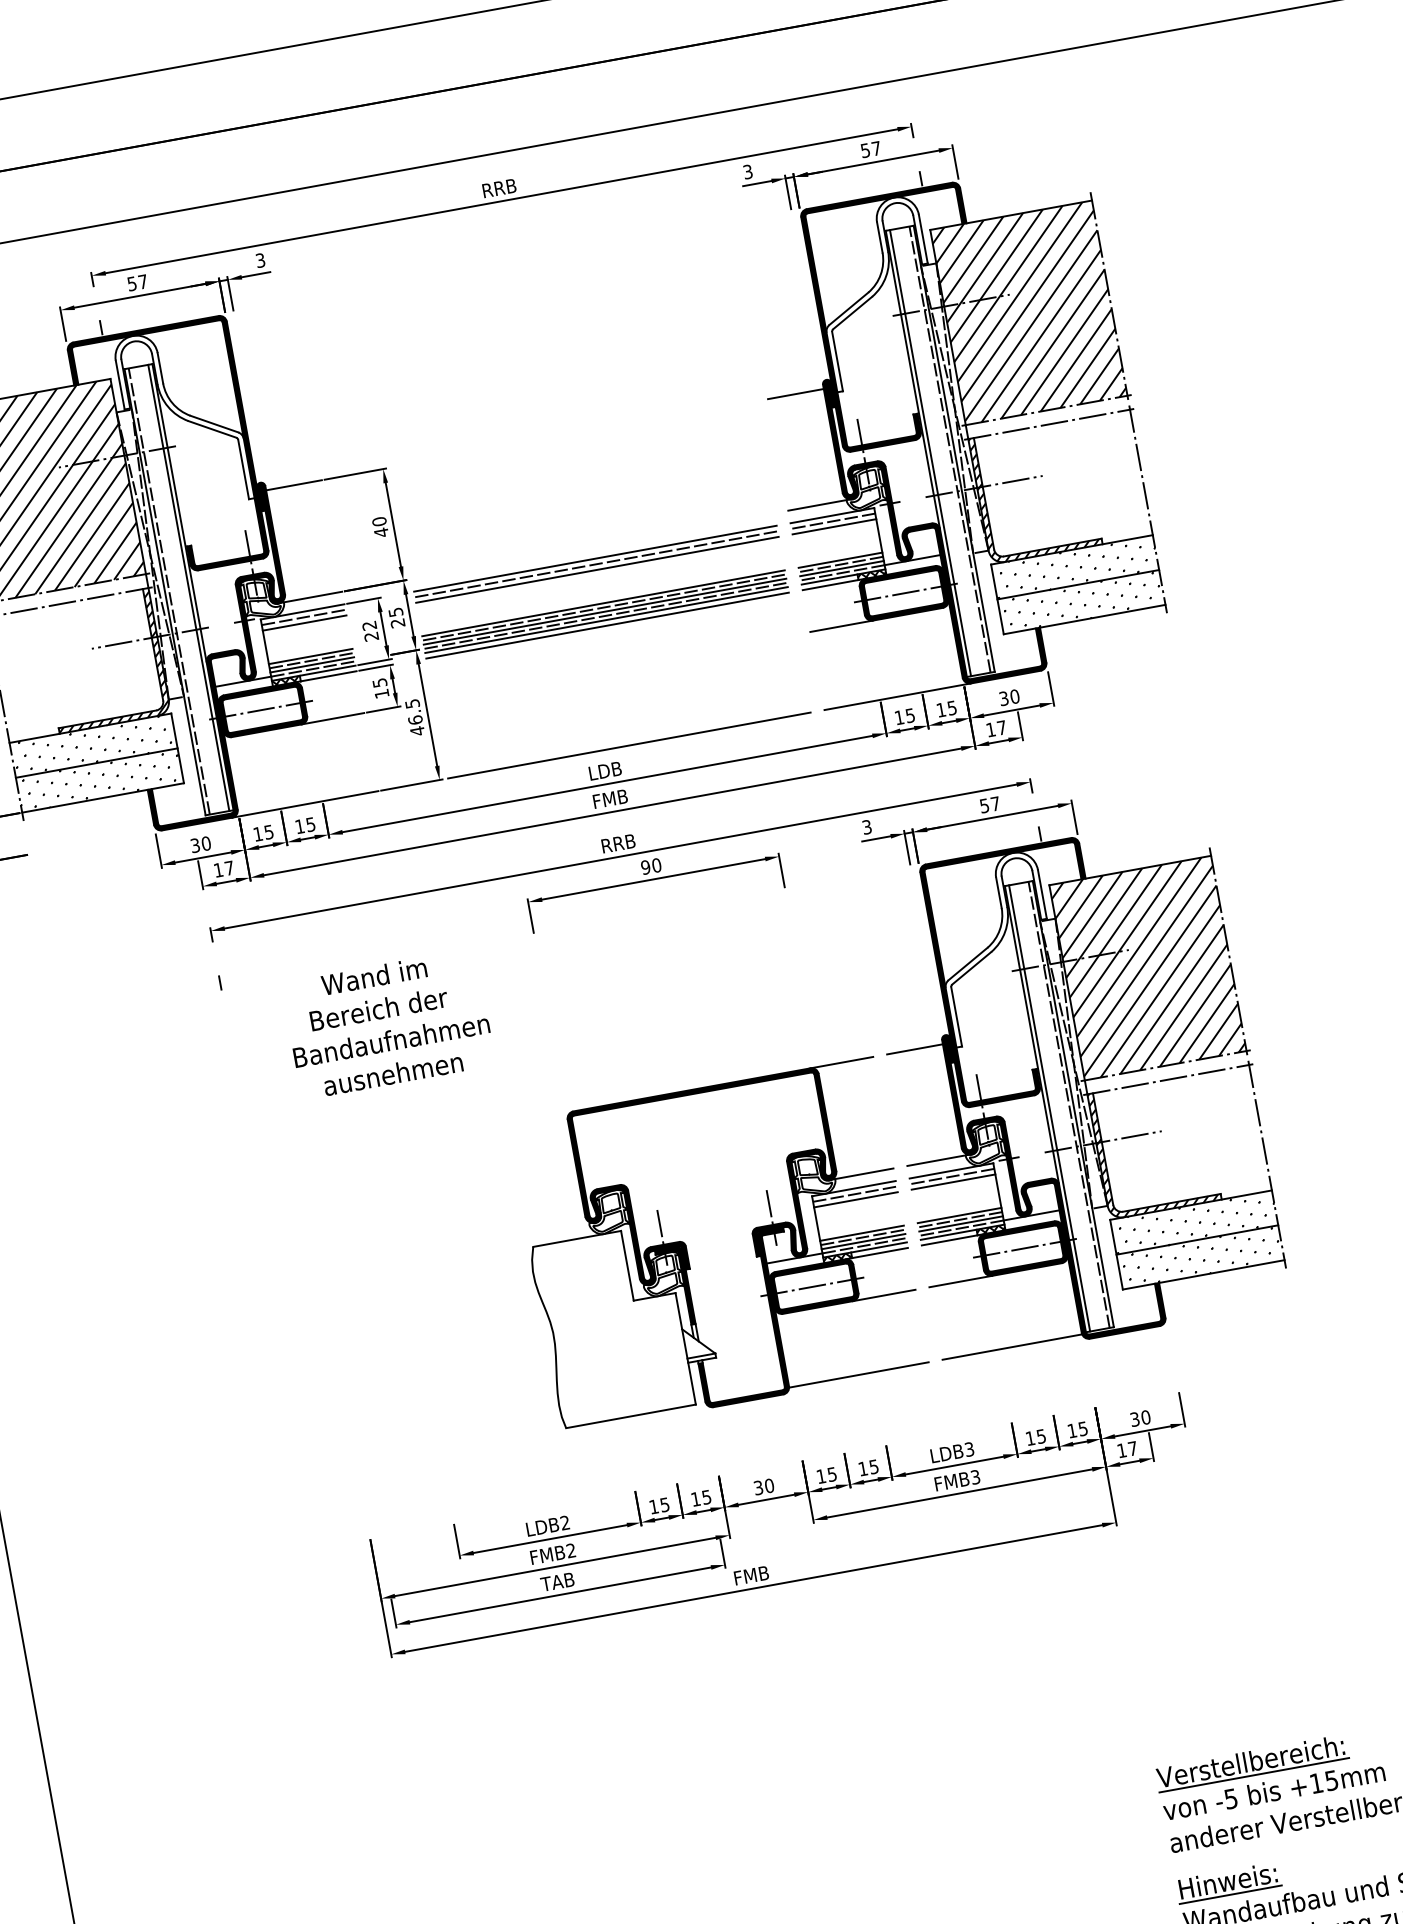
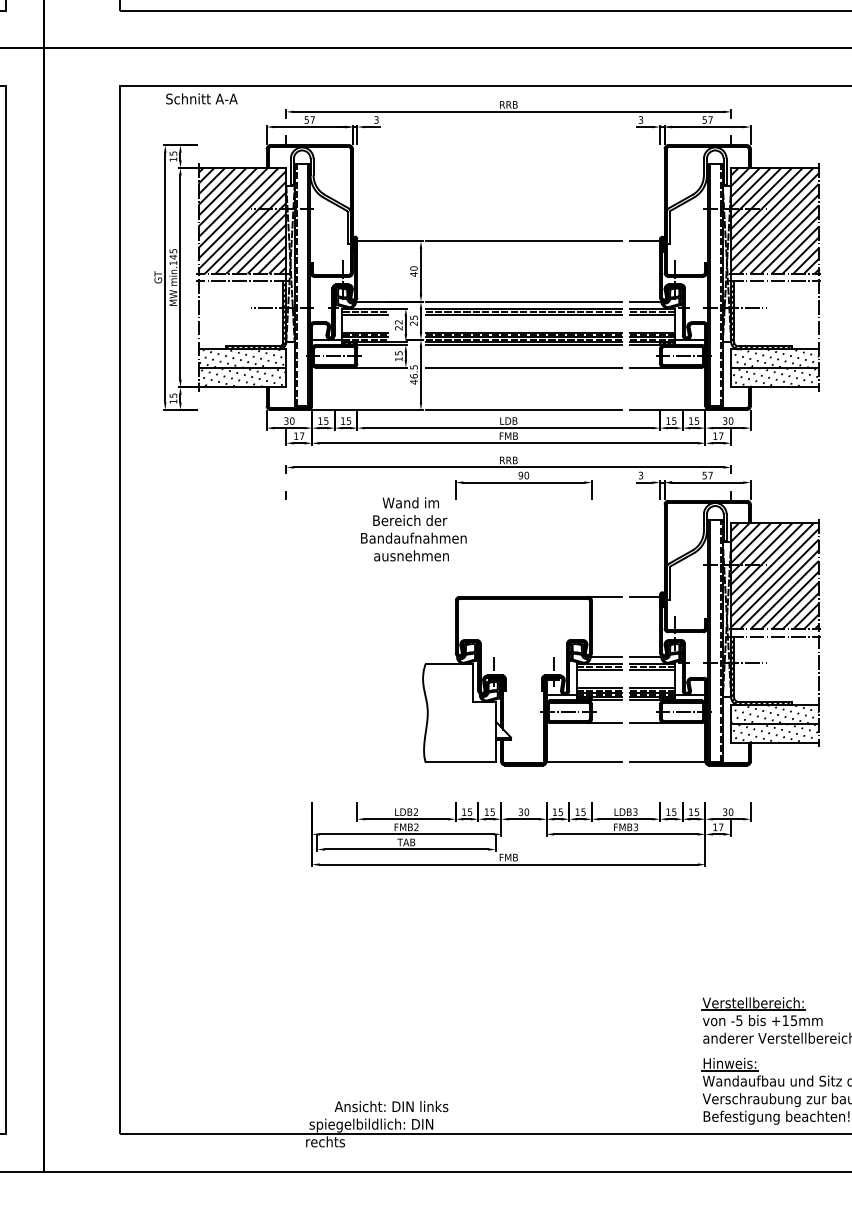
line: (572, 435) -> (523, 241), added
line: (592, 545) -> (523, 301), added
line: (614, 667) -> (523, 367), added
text: (388, 1024) -> (413, 529), moved

